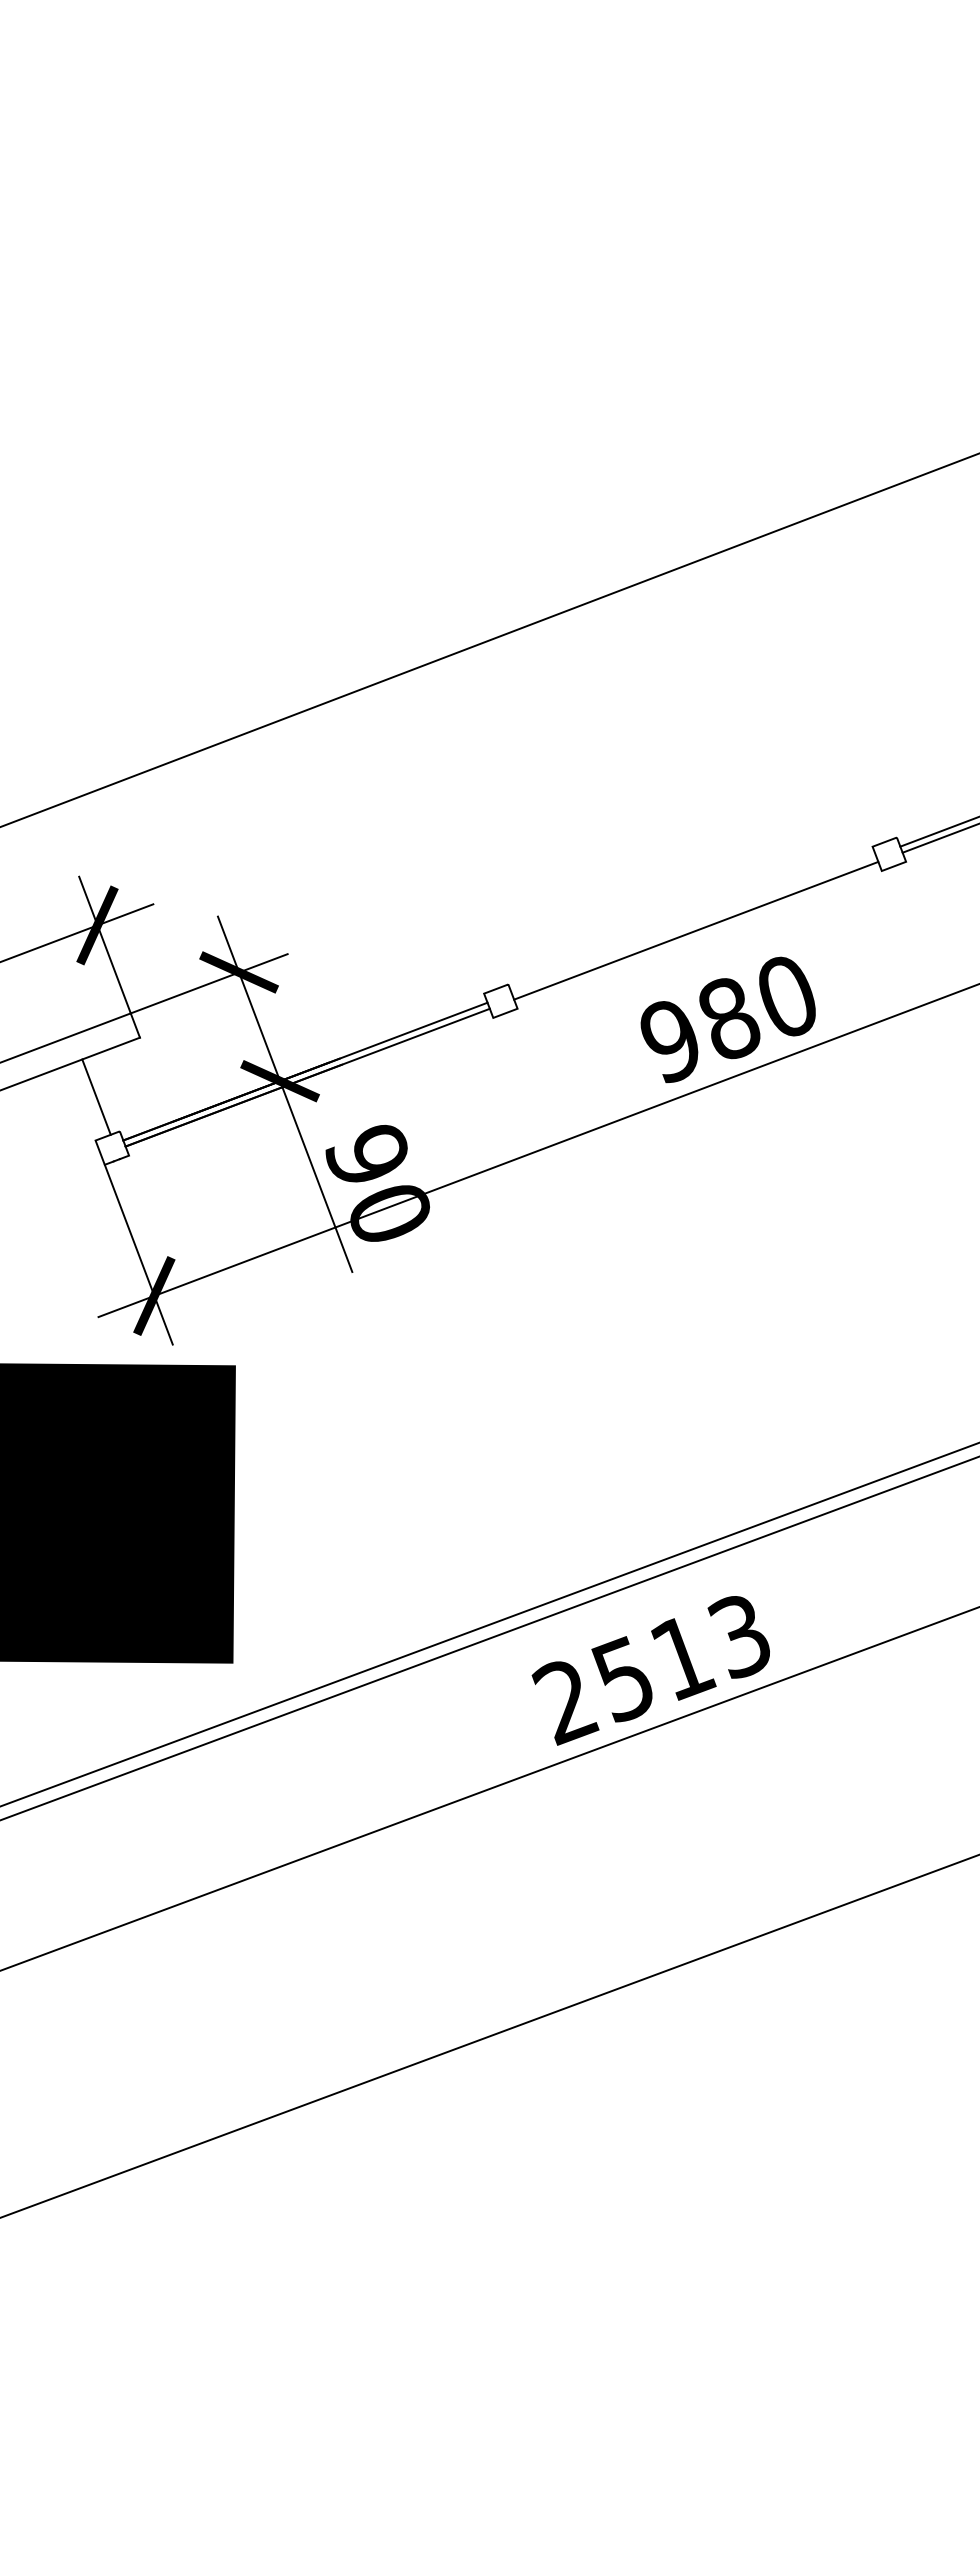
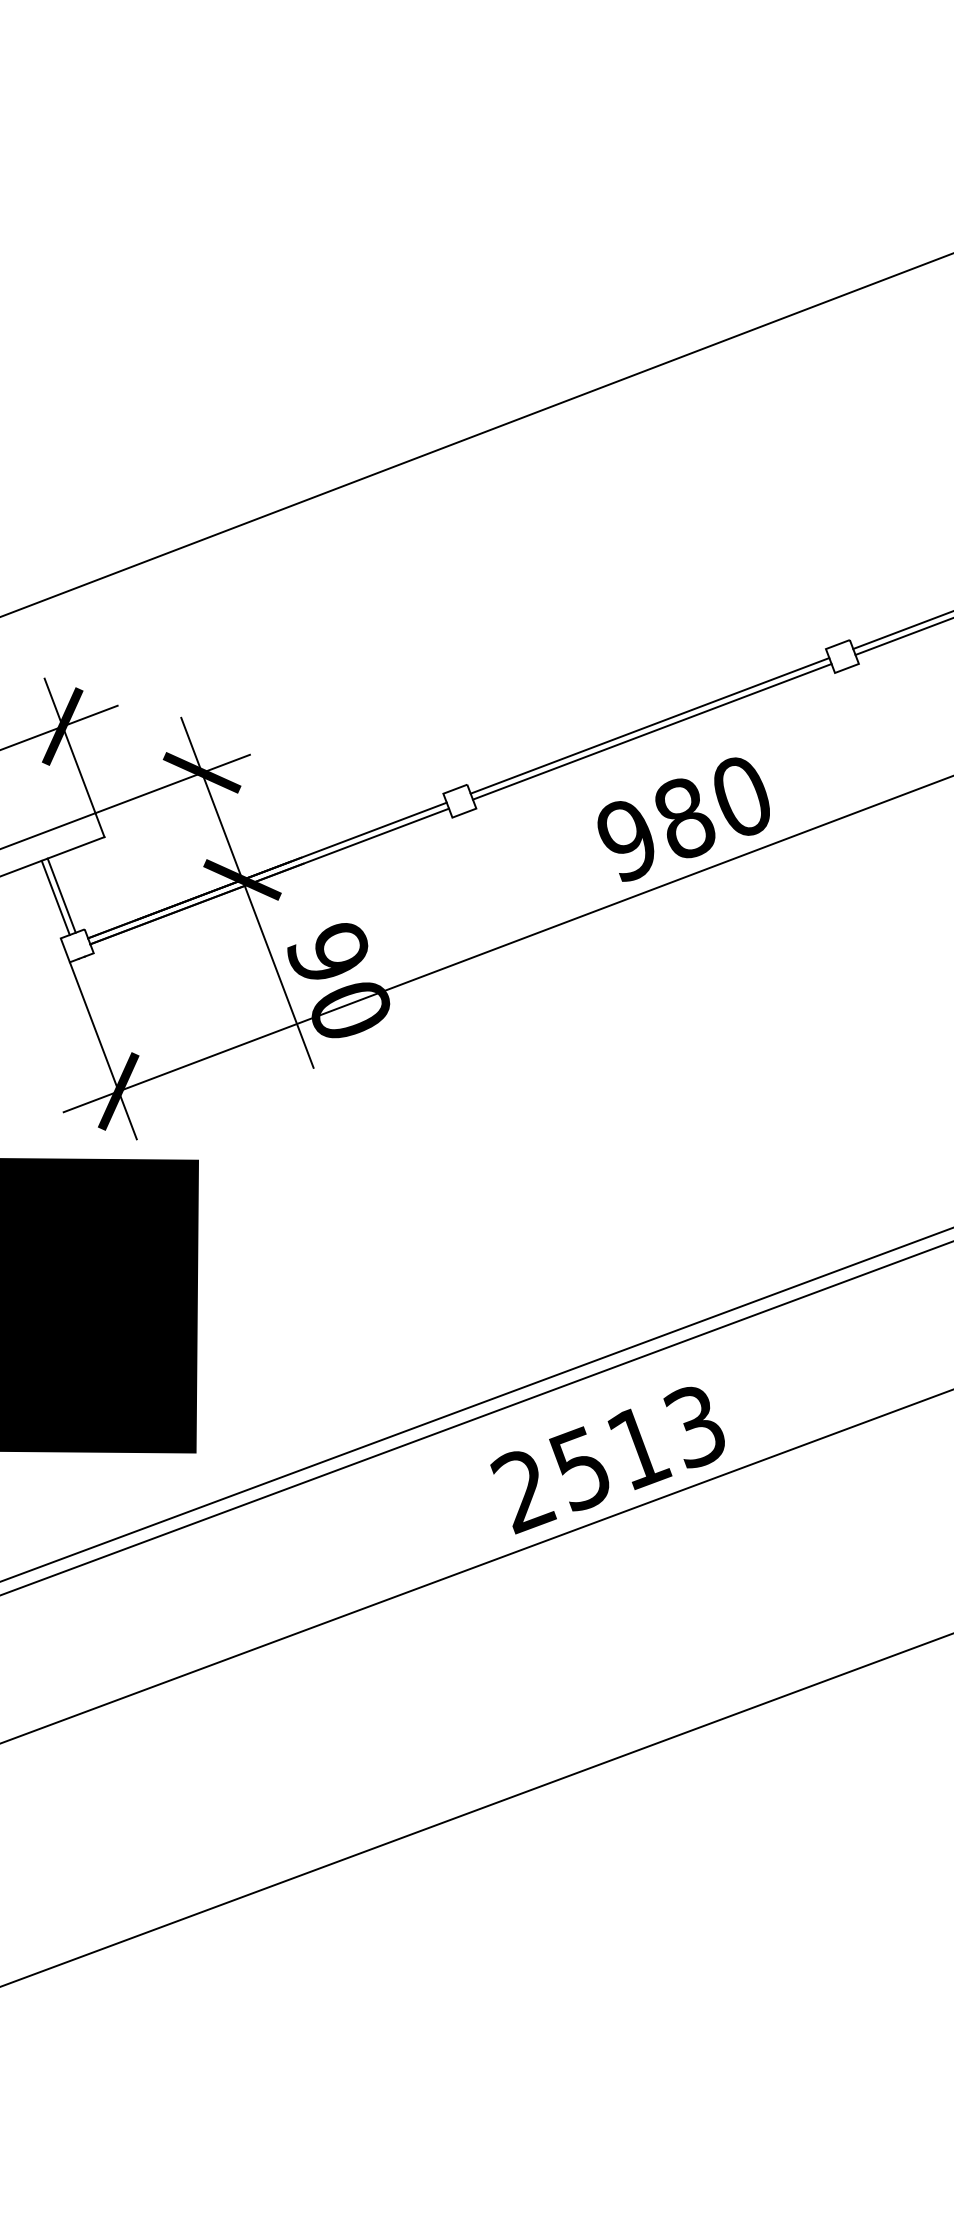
line: (693, 924) -> (649, 725), added
line: (90, 1099) -> (55, 897), added

